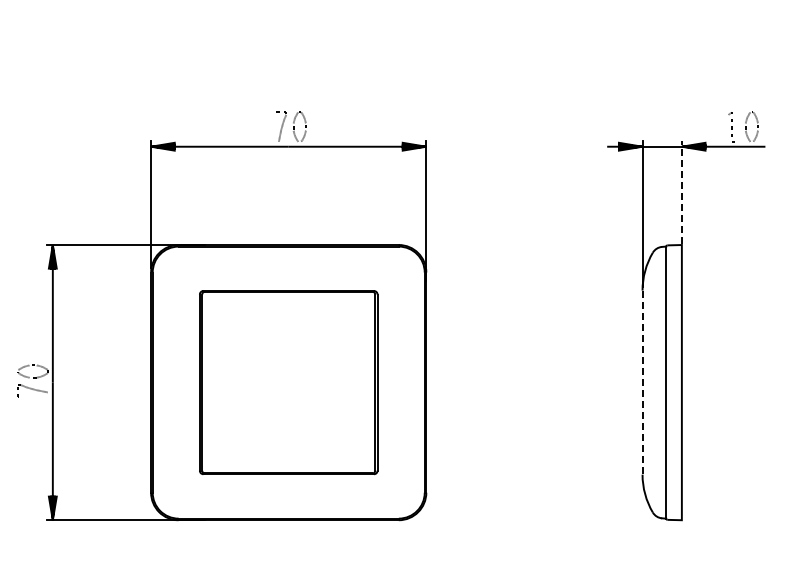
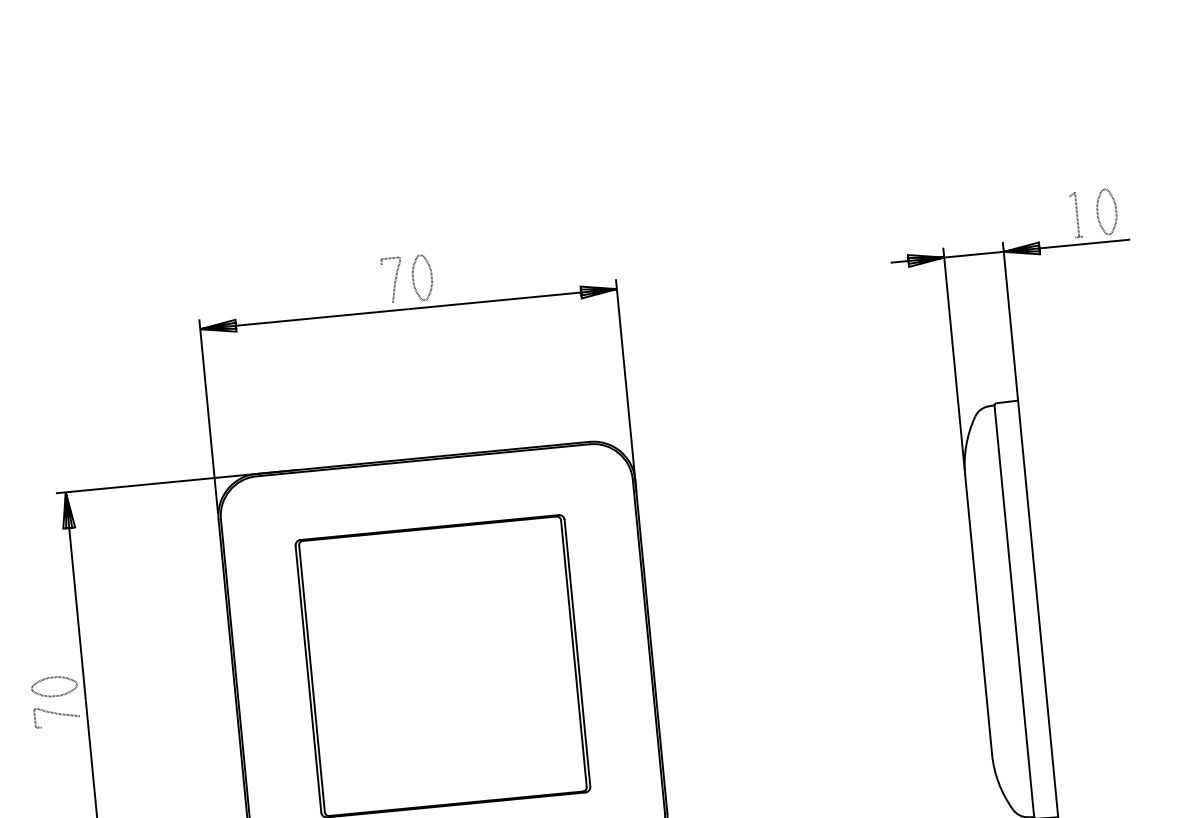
line: (681, 192) -> (1009, 321), dashed -> solid
line: (642, 383) -> (978, 616), dashed -> solid

